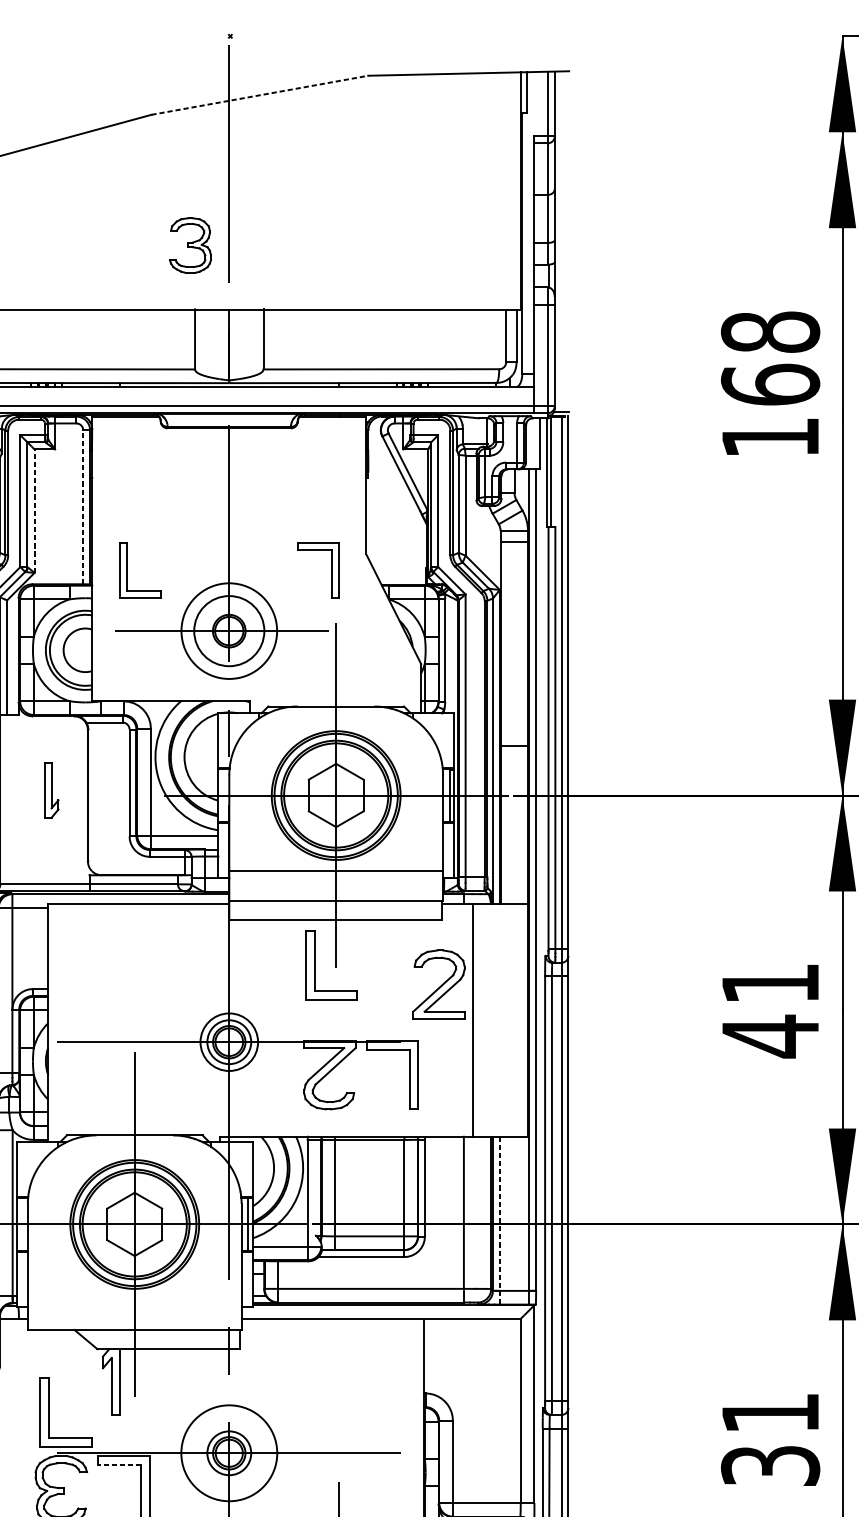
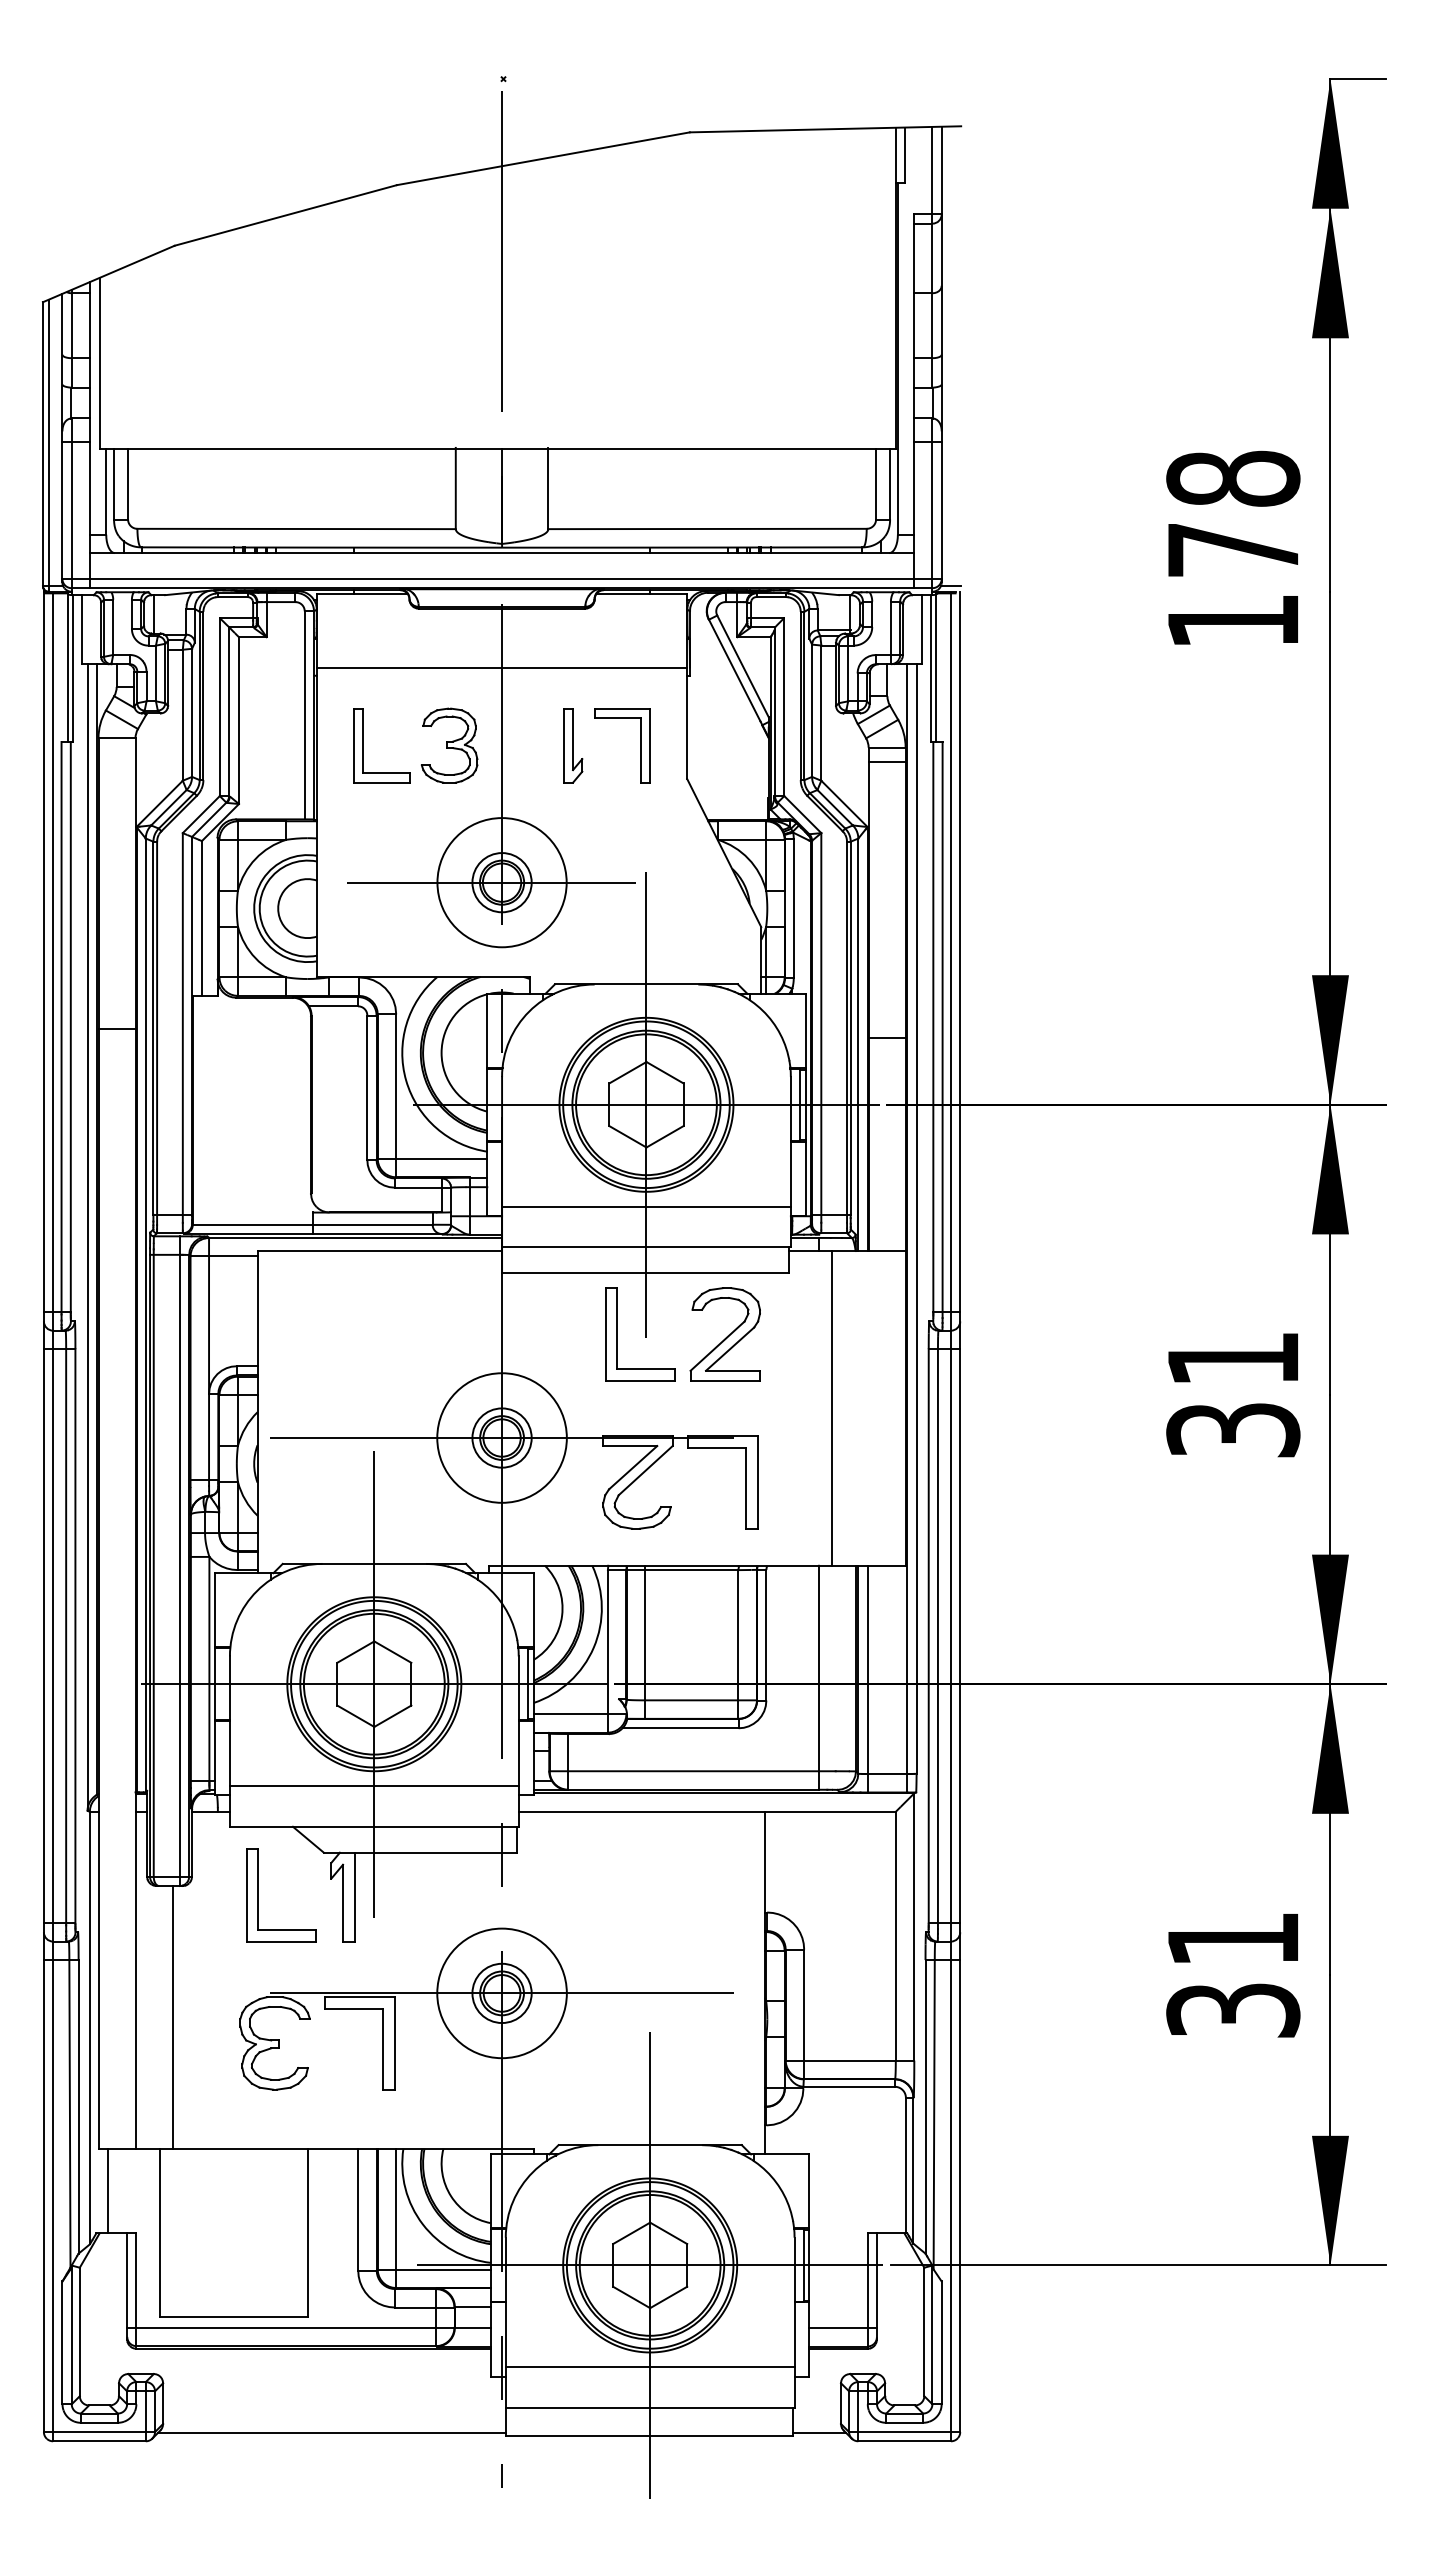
line: (259, 95) -> (543, 158), dashed -> solid
part: (190, 245) -> (449, 745), moved
text: (770, 384) -> (1233, 549), 168 -> 178
line: (228, 471) -> (501, 667), added
line: (83, 506) -> (304, 714), dashed -> solid
line: (34, 511) -> (239, 720), dashed -> solid
part: (126, 570) -> (363, 745), moved
part: (331, 570) -> (640, 745), moved
circle: (228, 631) -> (501, 882), size x0.62
part: (51, 790) -> (573, 745), moved
part: (438, 984) -> (724, 1334), moved
text: (770, 1036) -> (1233, 1430), 41 -> 31
circle: (228, 1041) -> (501, 1437), size x1.67
line: (499, 1220) -> (867, 1678), dashed -> solid
line: (134, 1300) -> (373, 1786), added
part: (49, 1412) -> (258, 1895), moved
line: (120, 1464) -> (354, 2008), dashed -> solid

